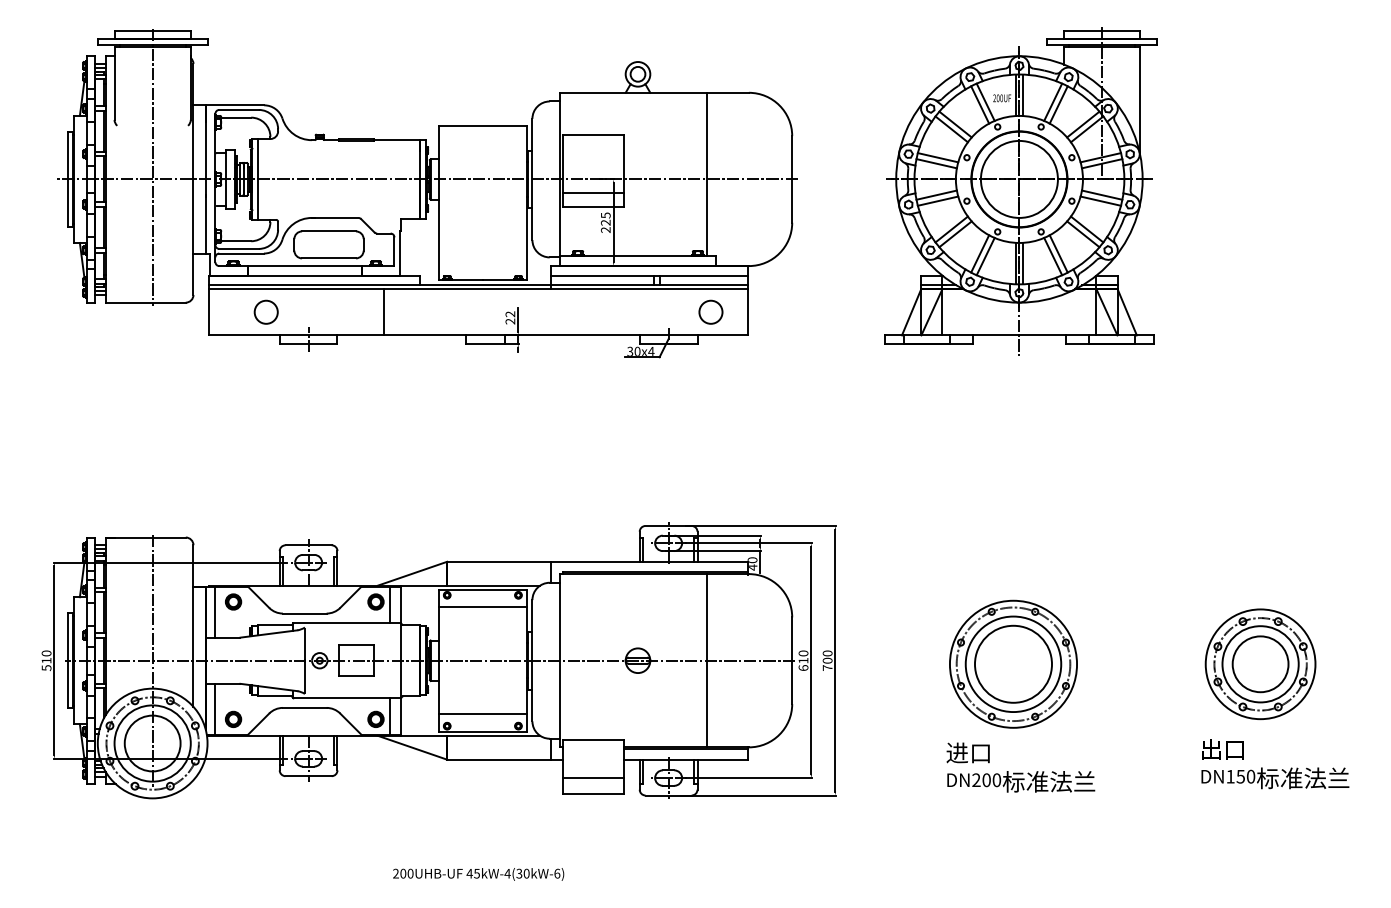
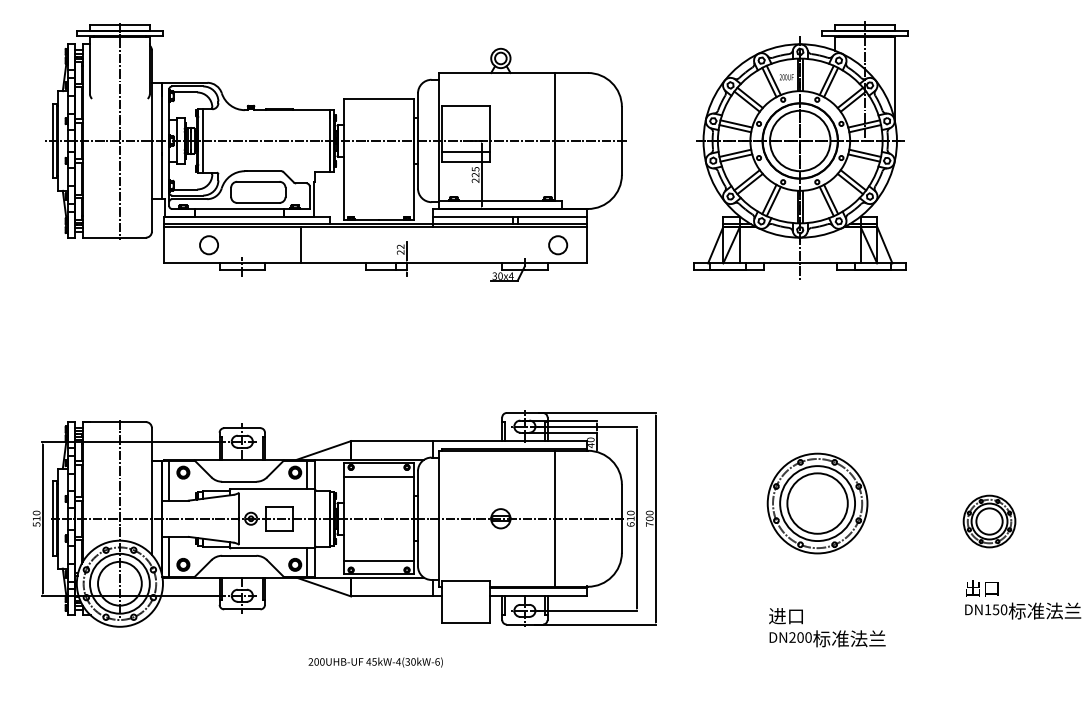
part: (1013, 664) -> (817, 503), moved
part: (1260, 664) -> (989, 521), size x0.6
text: (1275, 763) -> (1023, 599), moved
text: (1021, 767) -> (827, 627), moved
line: (592, 777) -> (465, 610), removed
text: (478, 874) -> (375, 662), moved

